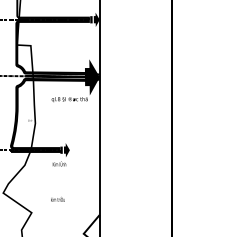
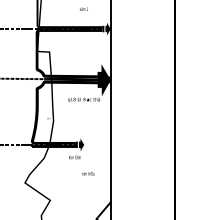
text: (57, 199) -> (88, 173), moved

